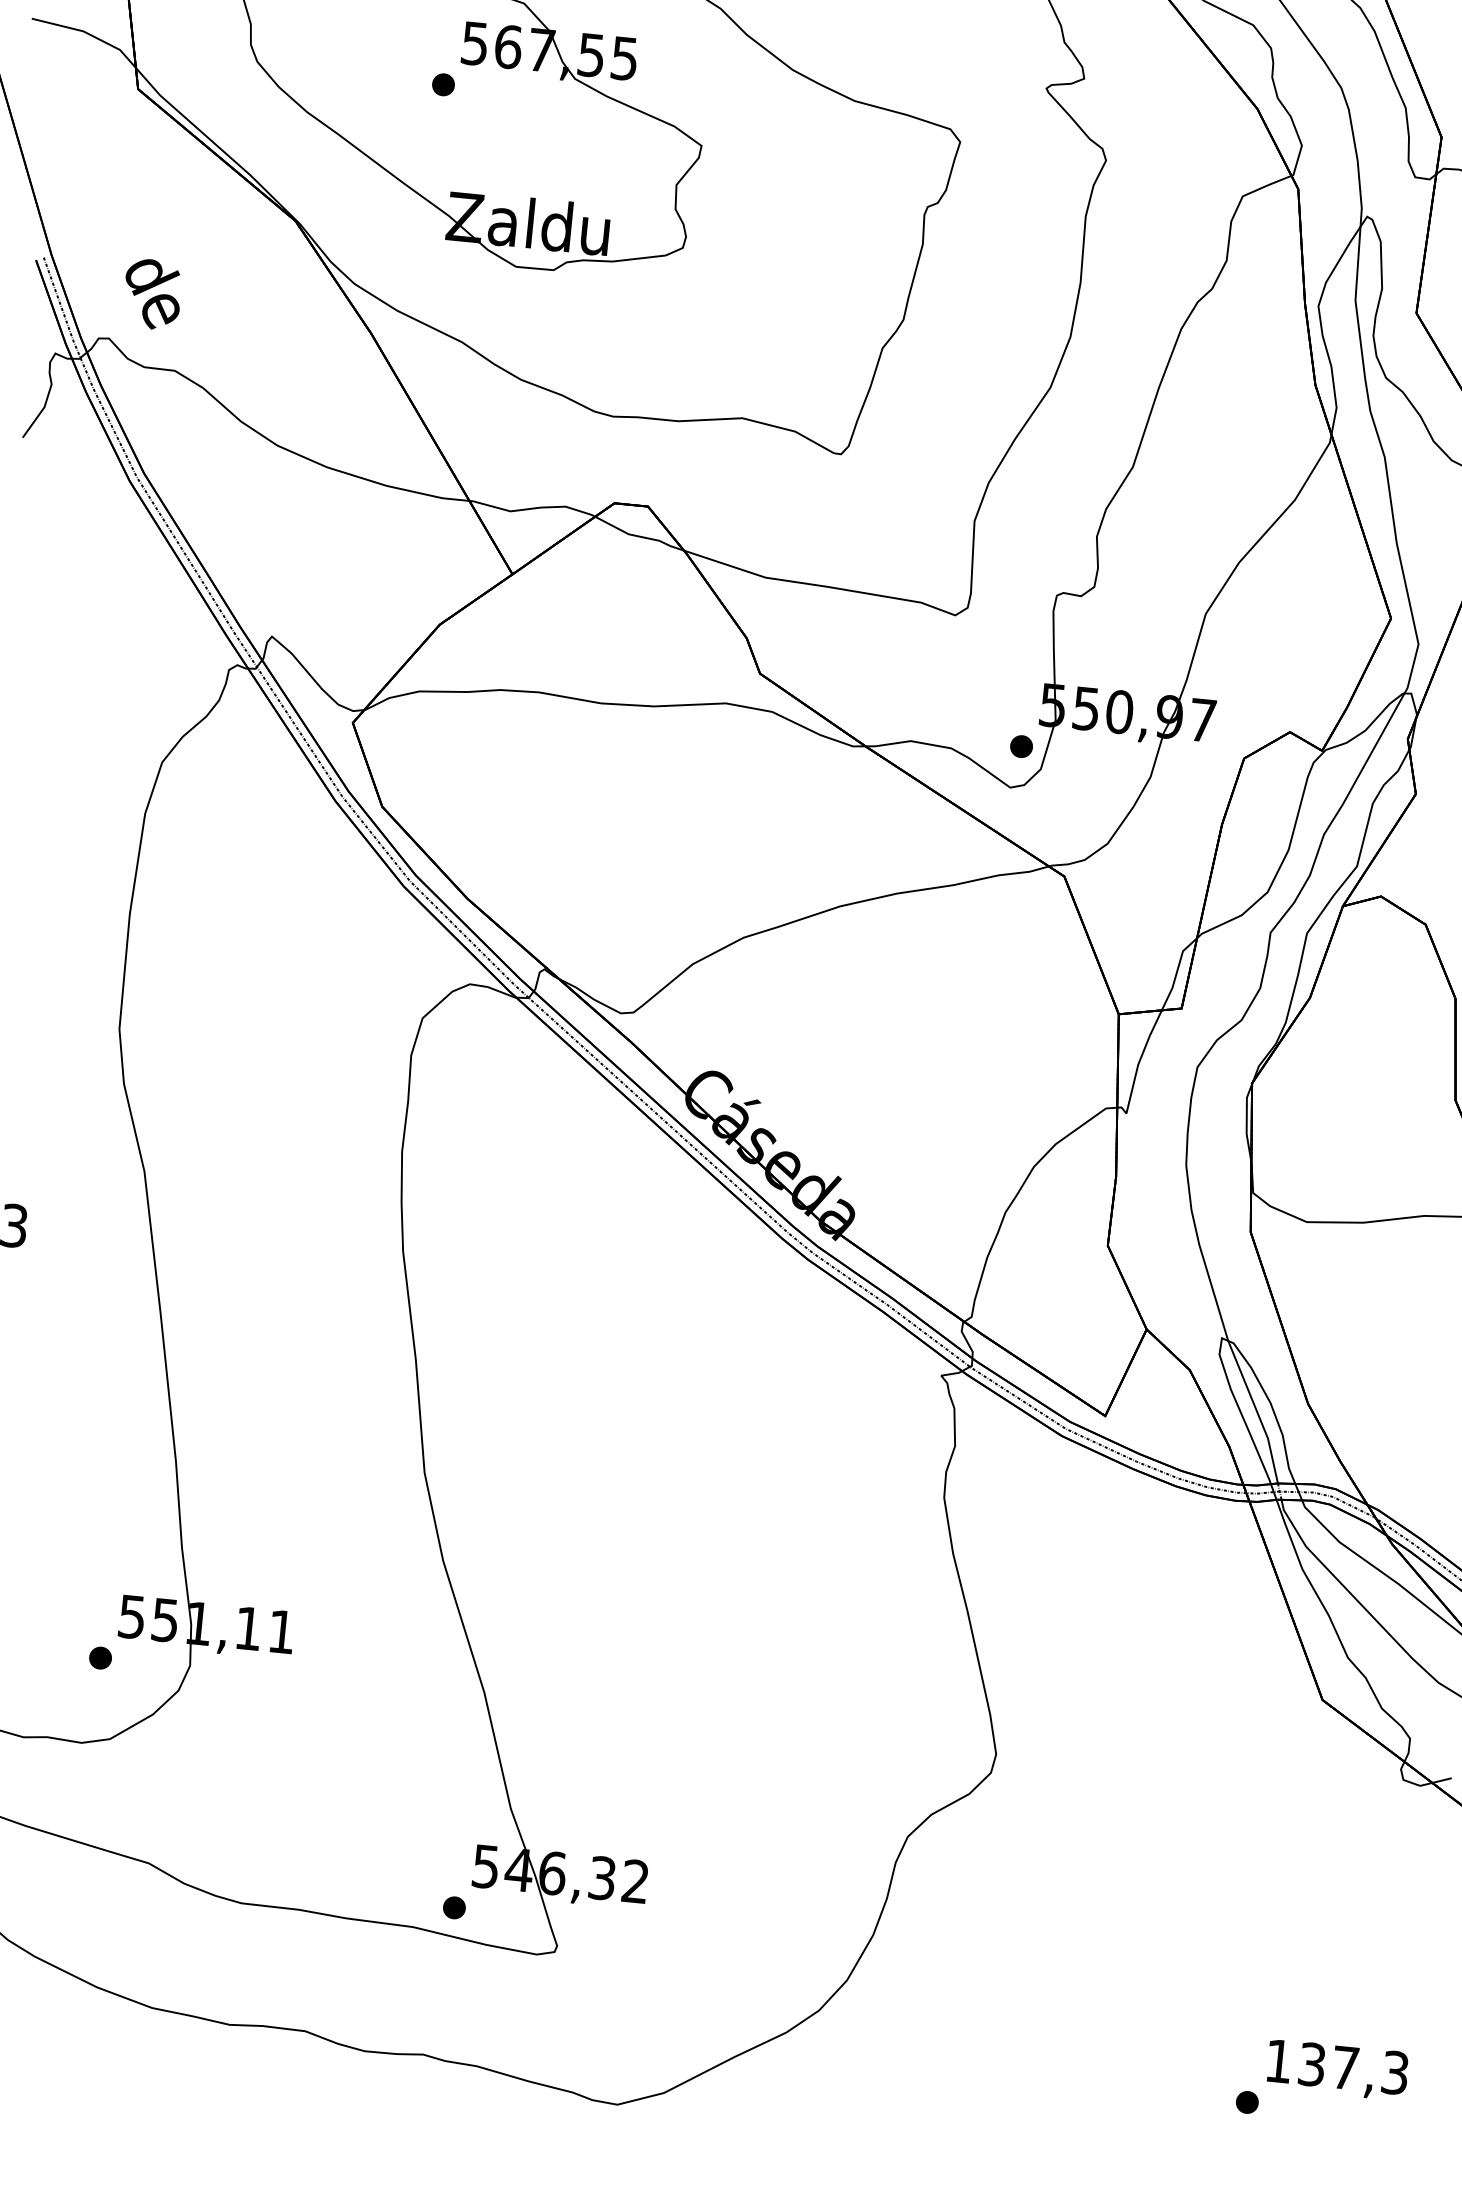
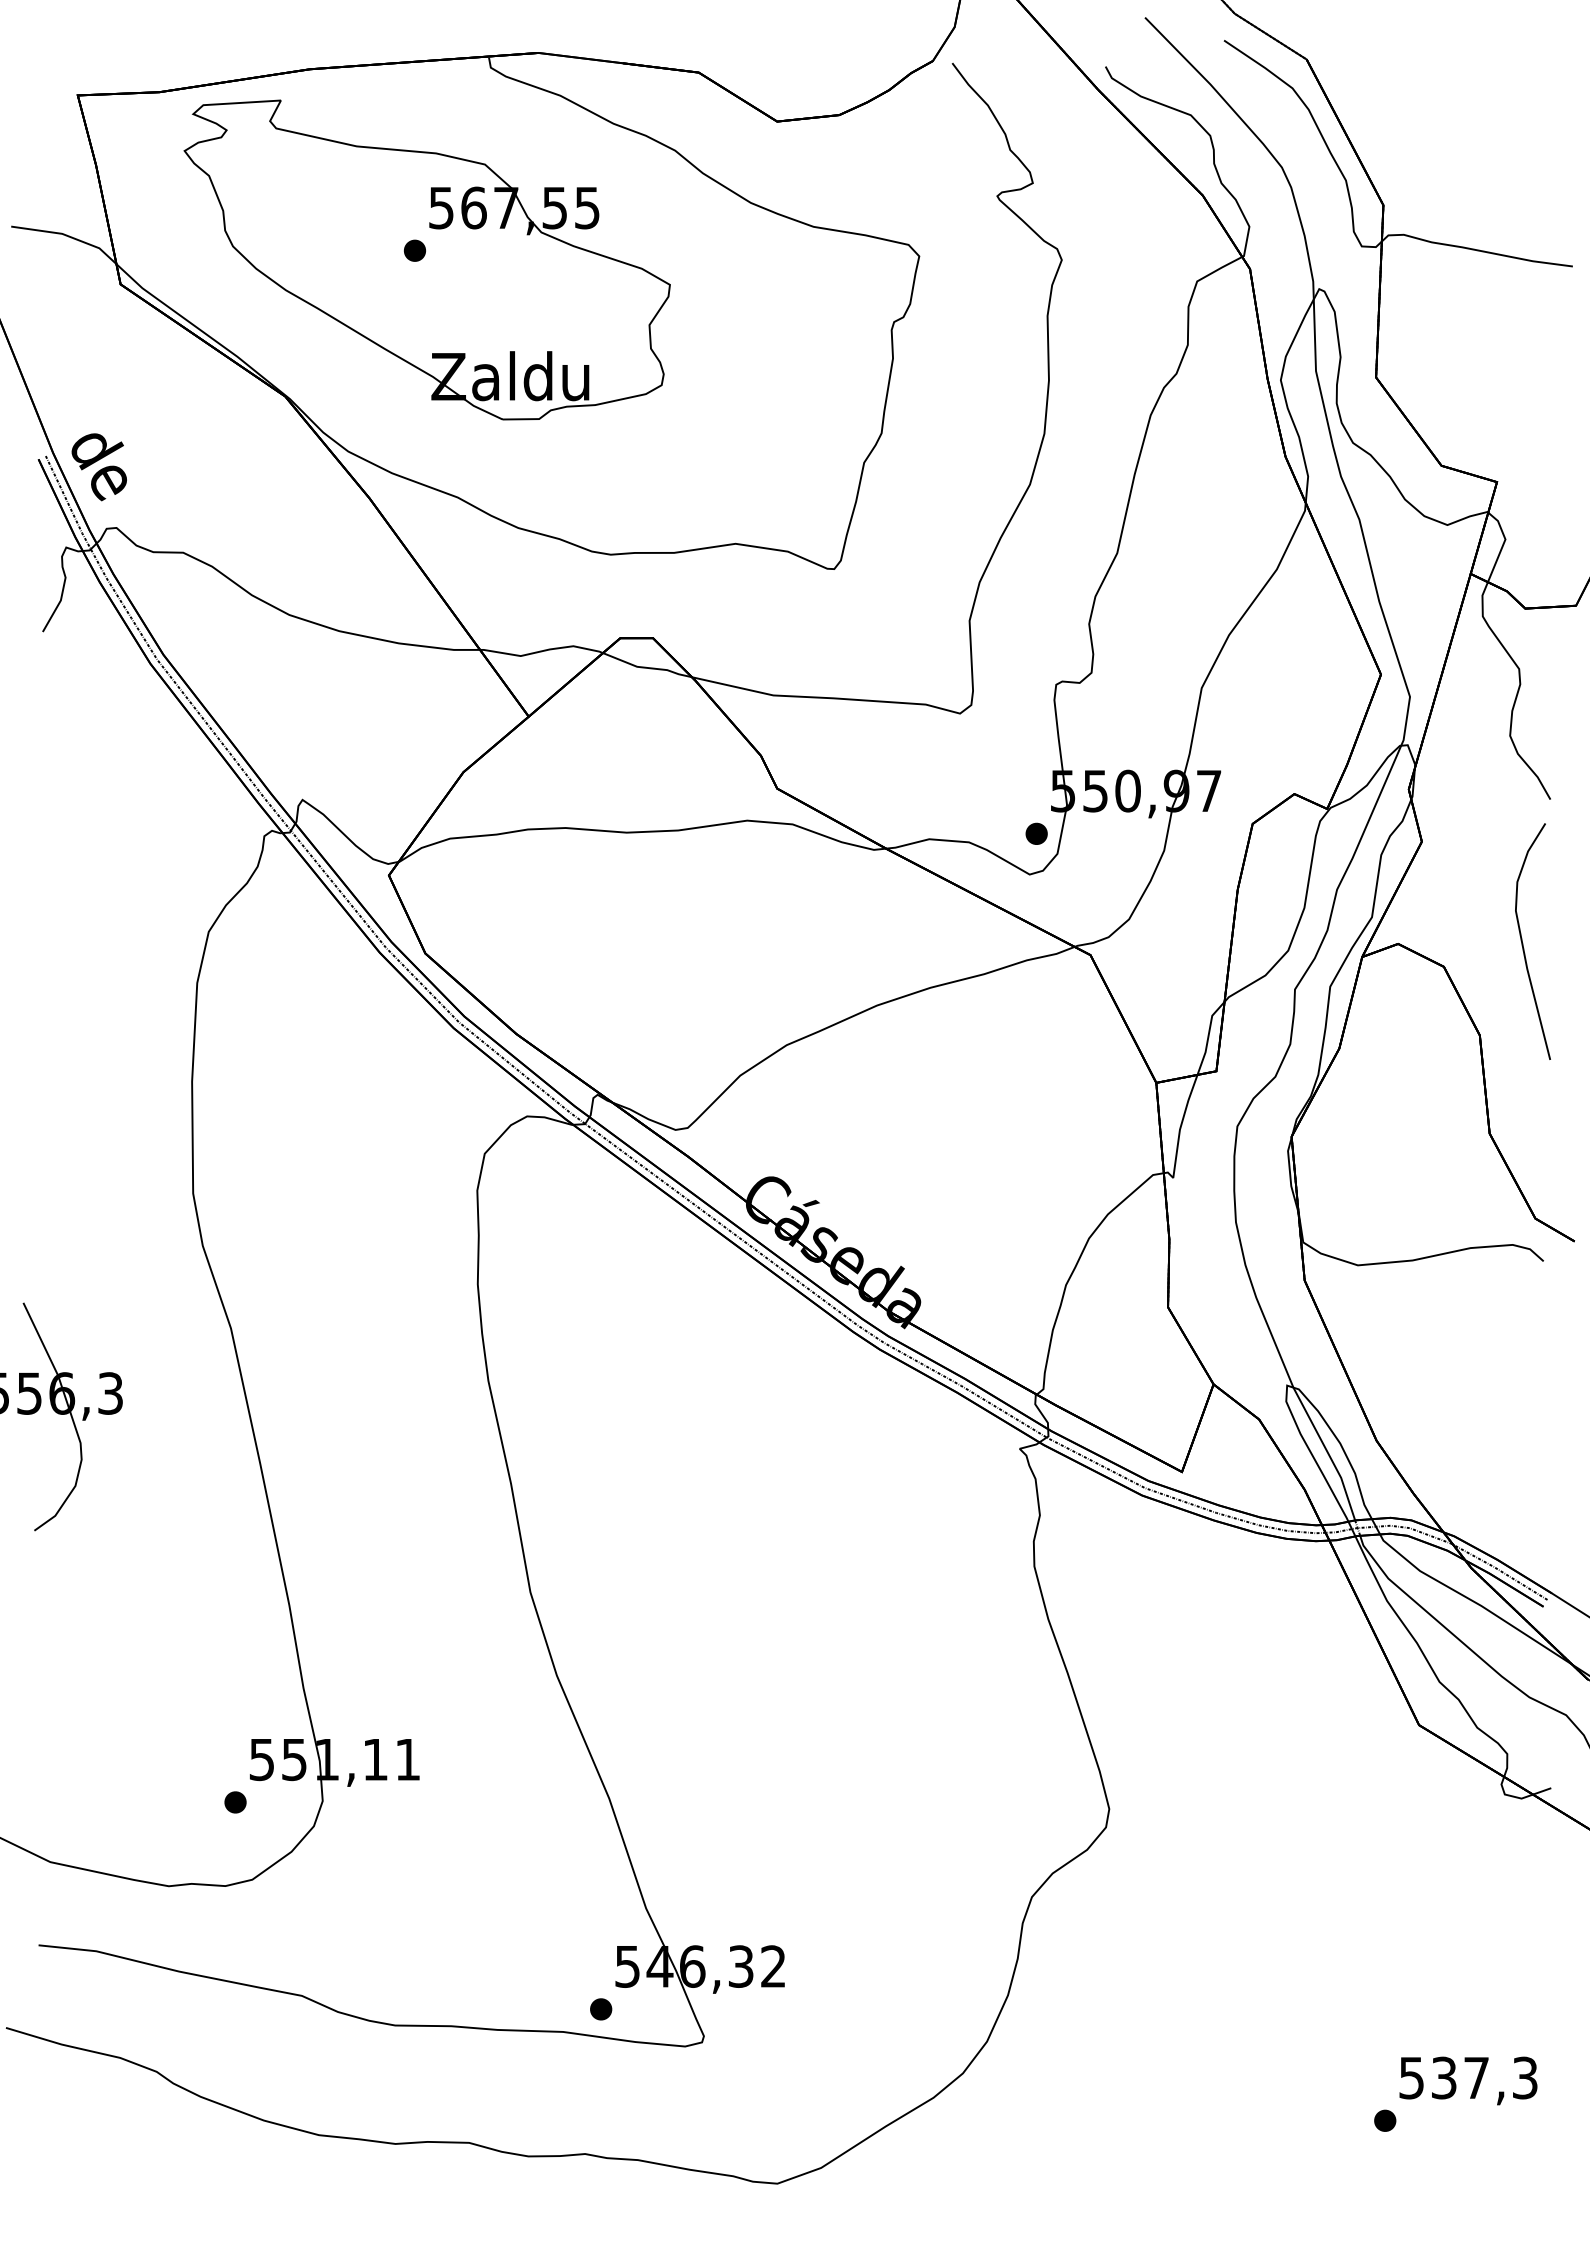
text: (151, 294) -> (98, 467), moved
text: (1278, 2061) -> (1411, 2078), 137,3 -> 537,3

